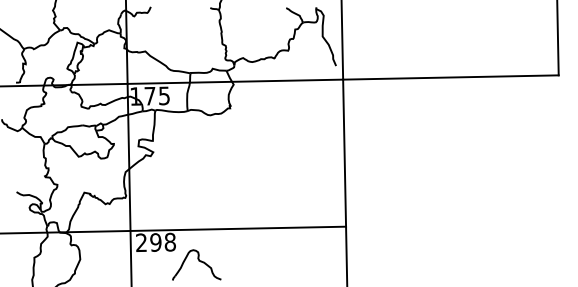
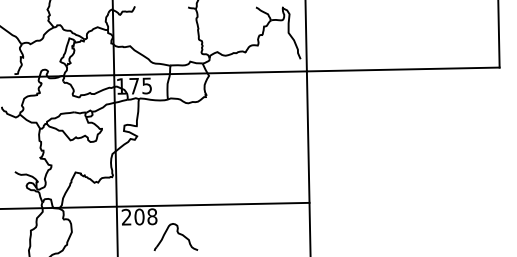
text: (155, 242) -> (139, 217), 298 -> 208

